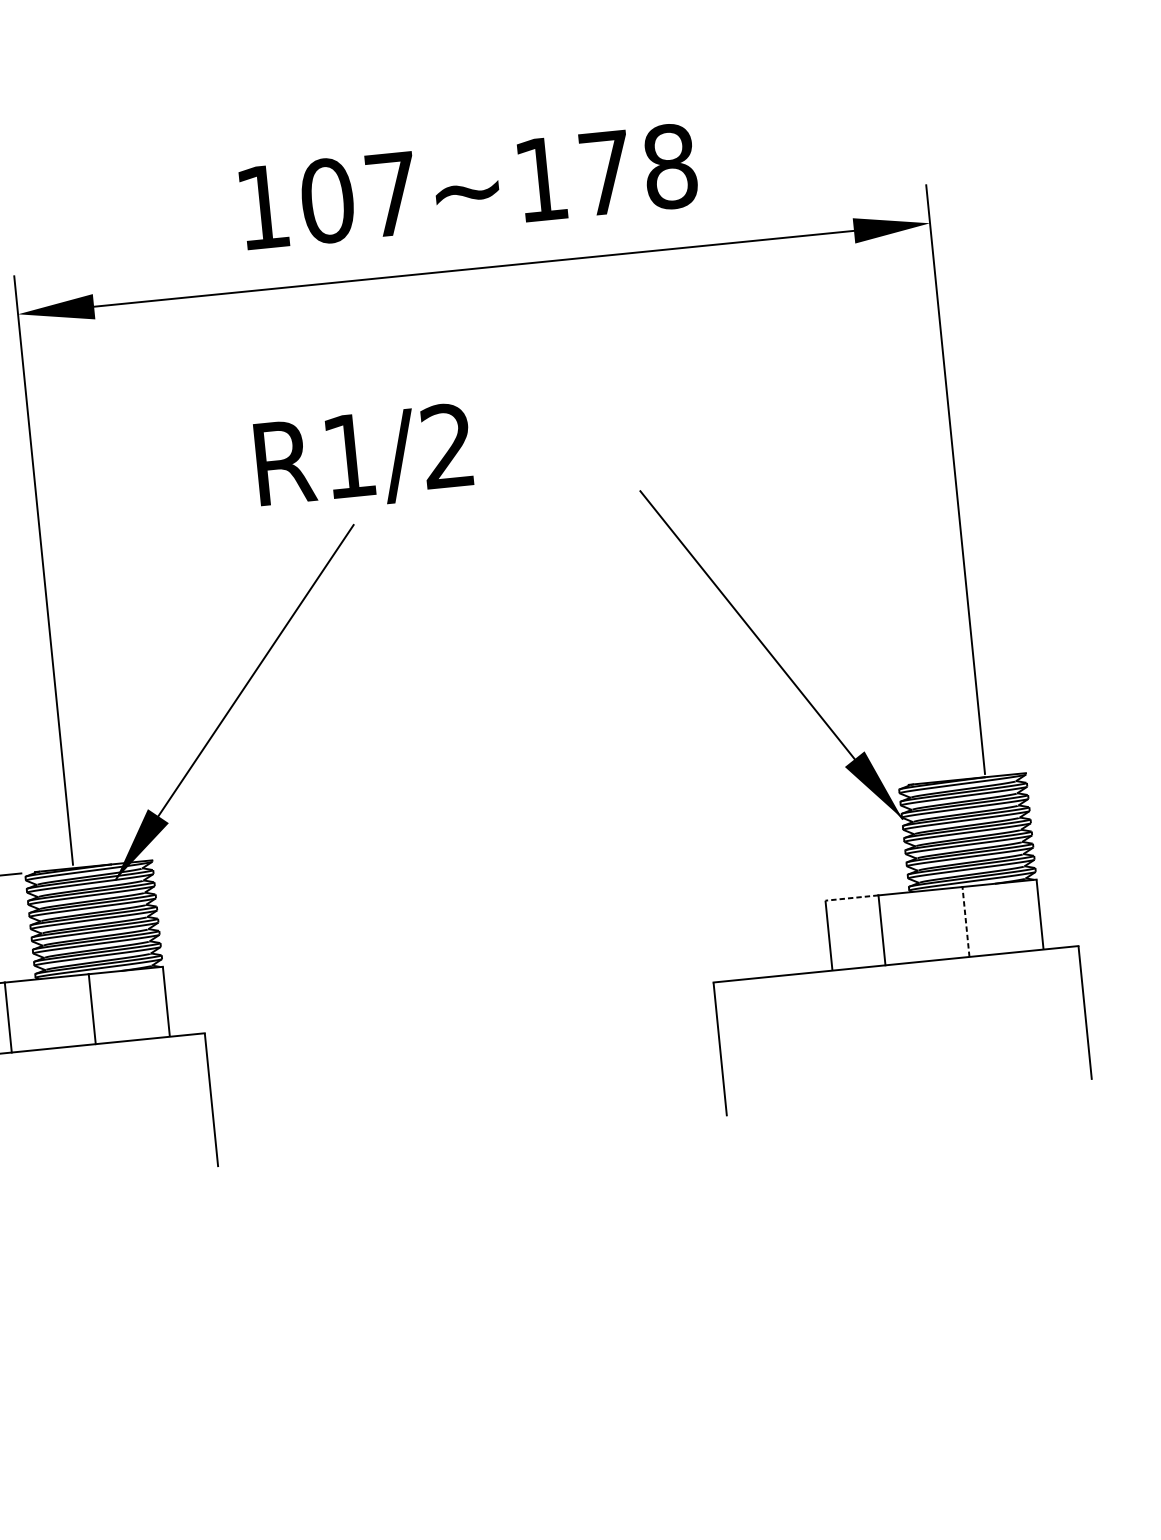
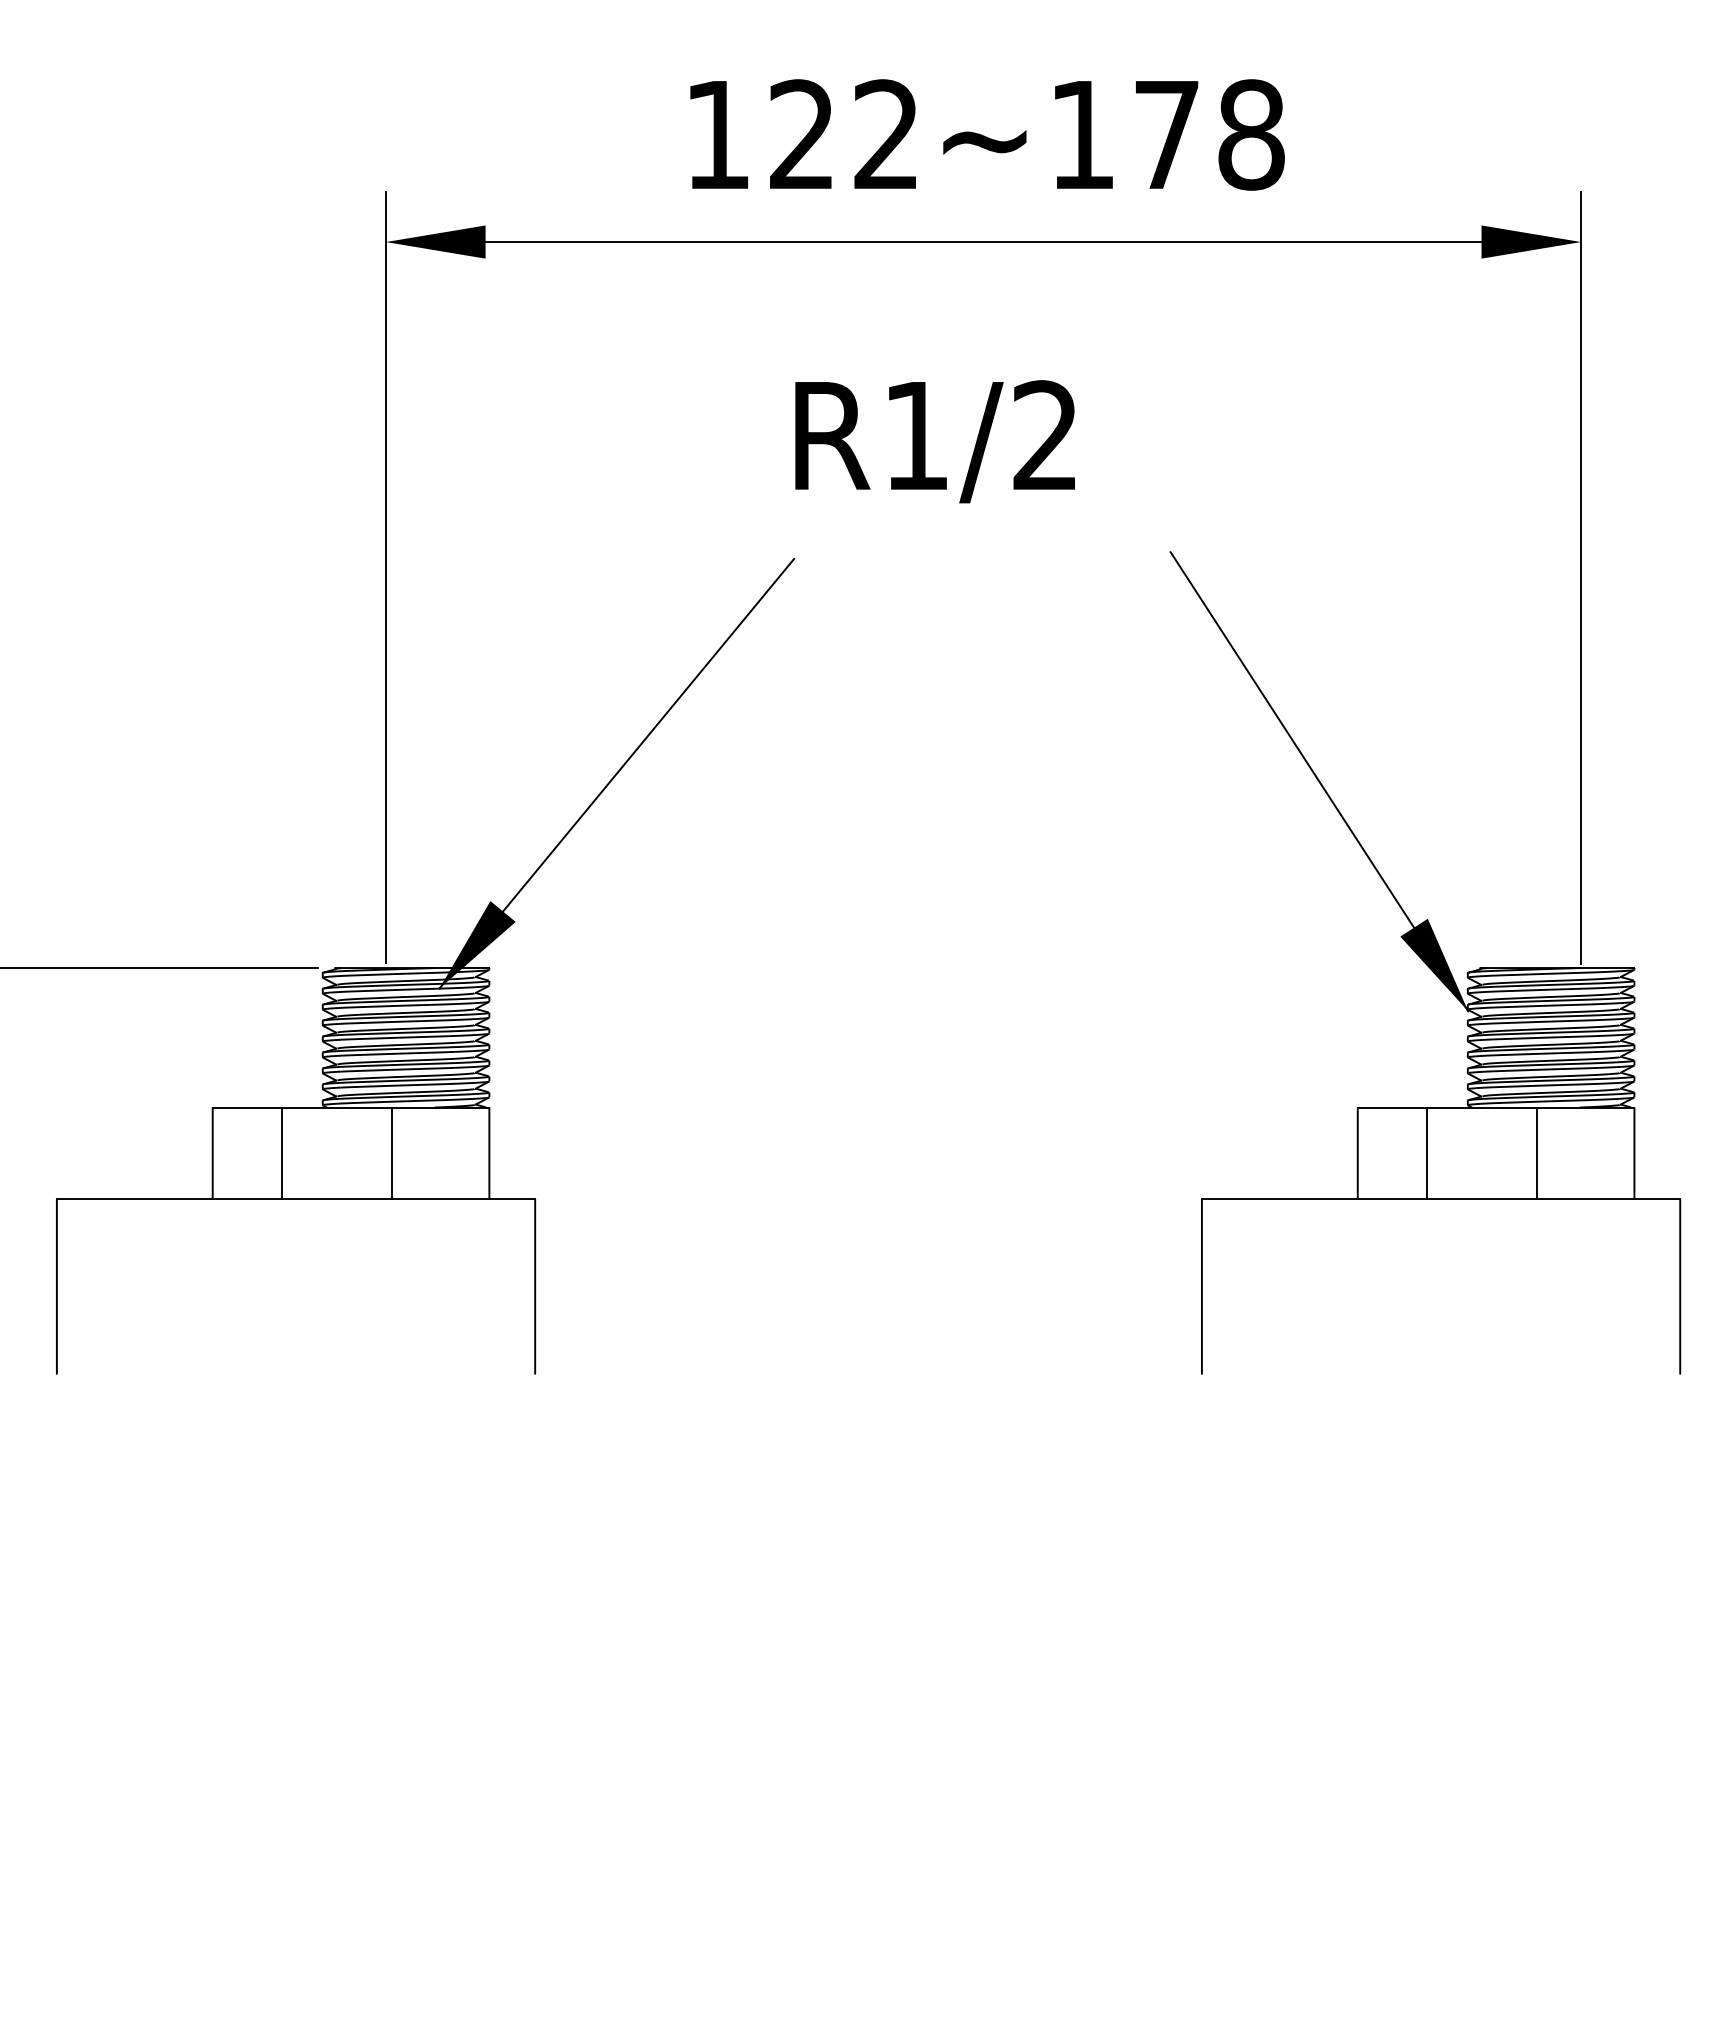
text: (358, 197) -> (843, 134), 107~178 -> 122~178
text: (363, 458) -> (934, 441), moved
line: (851, 898) -> (1392, 1107), dashed -> solid
line: (966, 922) -> (1537, 1153), dashed -> solid

